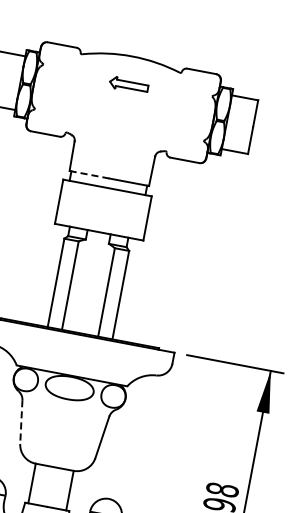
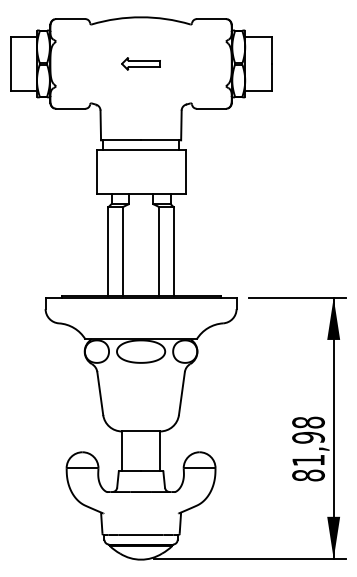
part: (128, 84) -> (140, 63), moved
line: (88, 174) -> (120, 140), dashed -> solid
line: (21, 422) -> (100, 393), dashed -> solid

